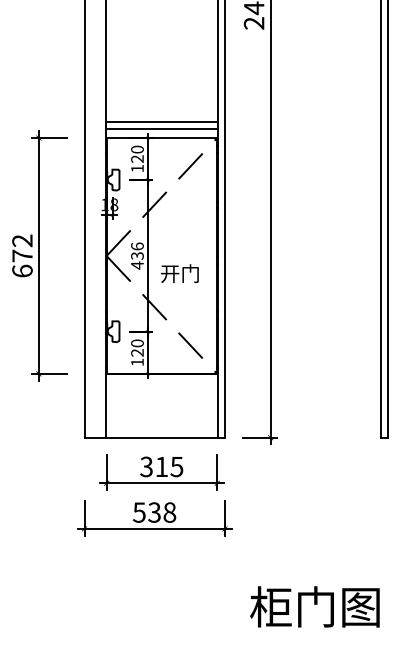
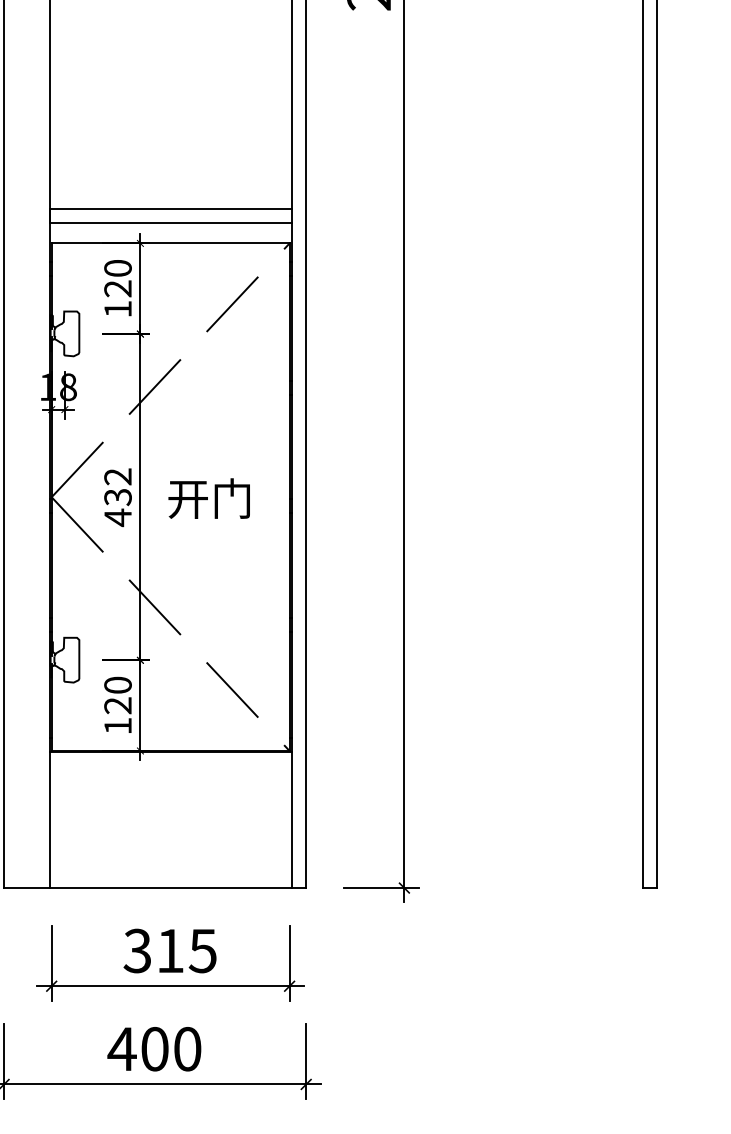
text: (137, 246) -> (118, 476), 436 -> 432
text: (179, 273) -> (208, 498), moved
text: (154, 512) -> (154, 1049), 538 -> 400

